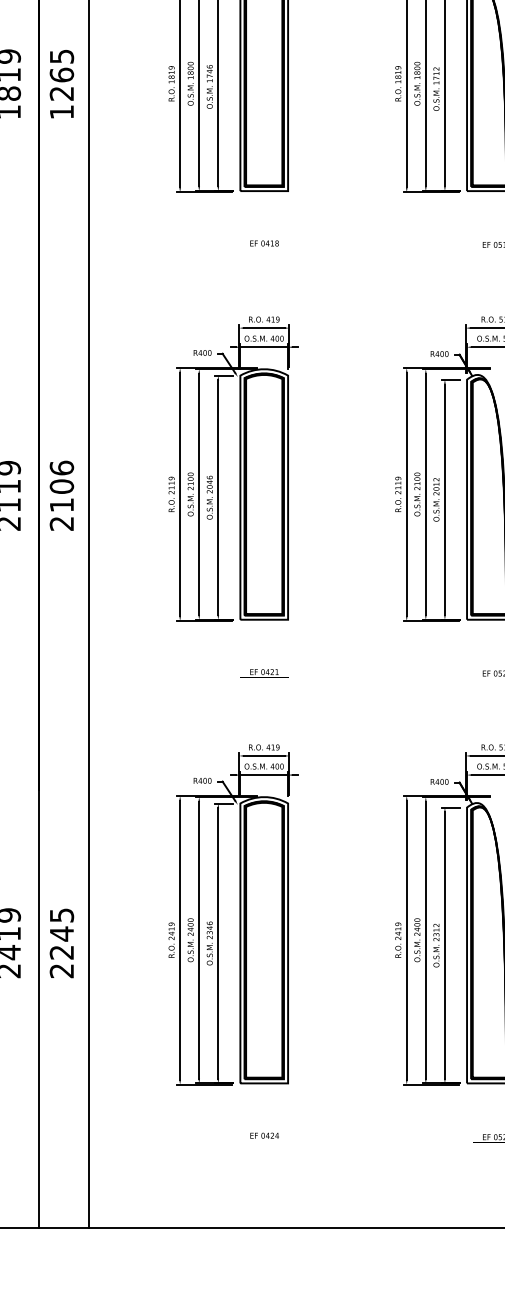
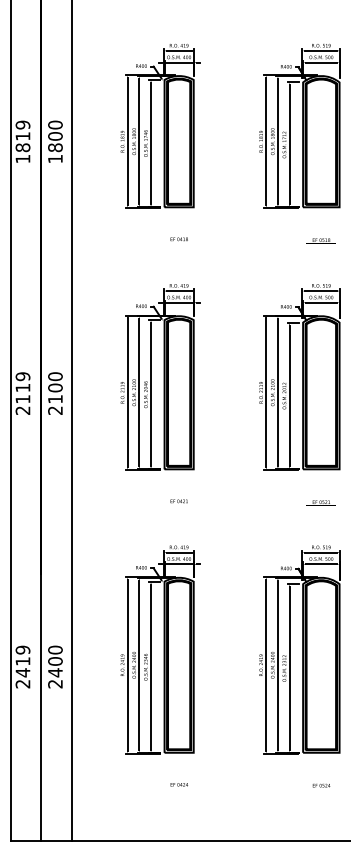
text: (61, 75) -> (55, 136), 1265 -> 1800
text: (61, 467) -> (55, 376), 2106 -> 2100
text: (61, 934) -> (55, 661), 2245 -> 2400

